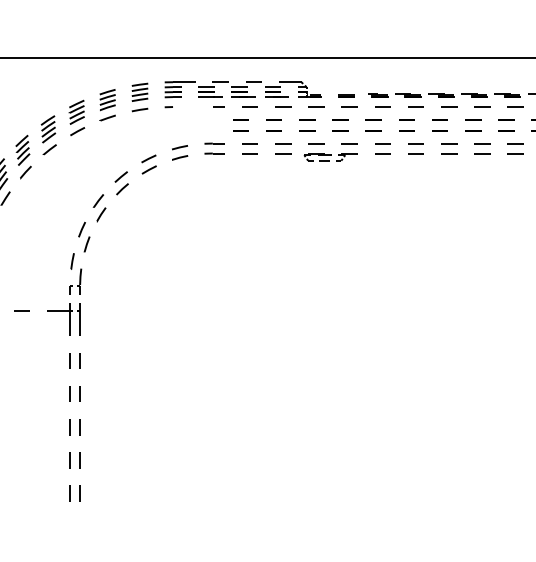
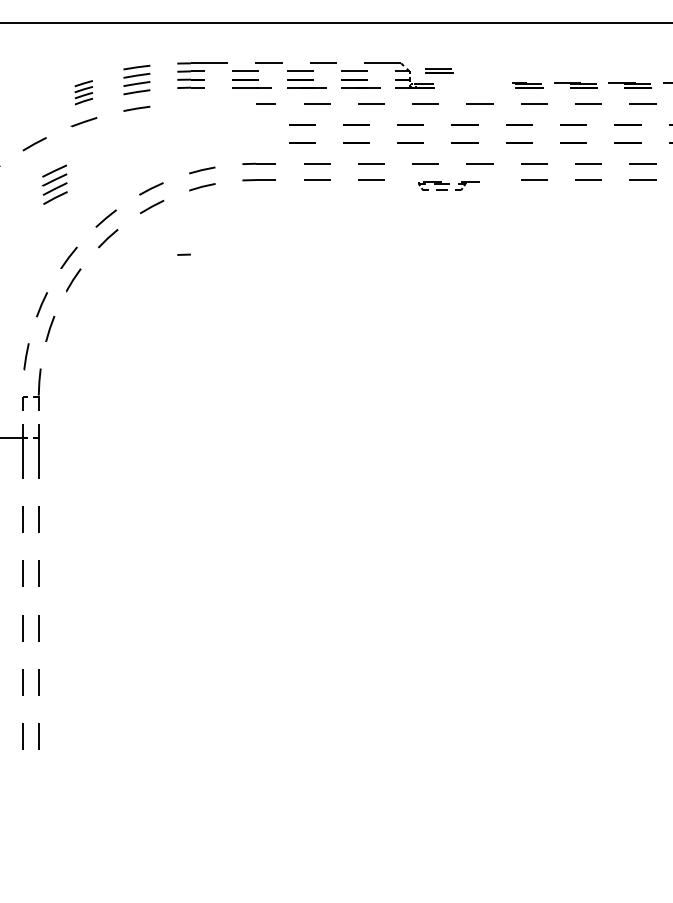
line: (346, 95) -> (438, 70), moved
part: (107, 100) -> (83, 93), size x0.7
curve: (168, 107) -> (183, 255), moved
part: (76, 111) -> (54, 183), moved
part: (330, 157) -> (448, 186), size x0.7

